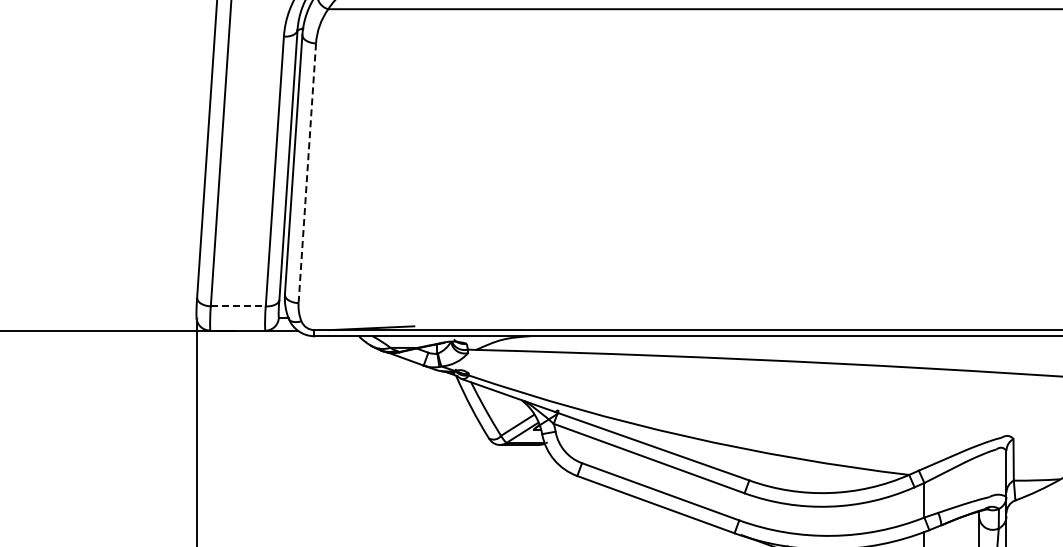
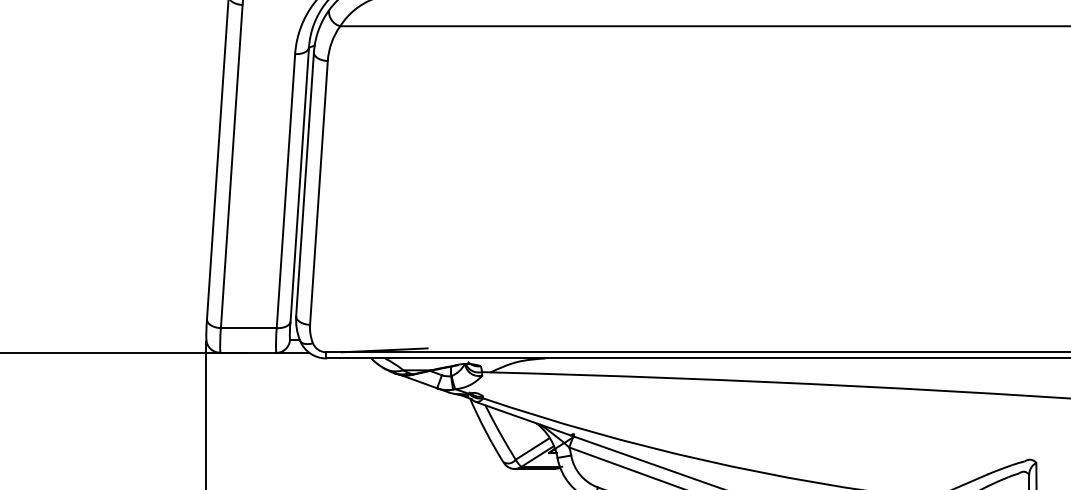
line: (307, 173) -> (319, 193), dashed -> solid
line: (238, 306) -> (249, 328), dashed -> solid

